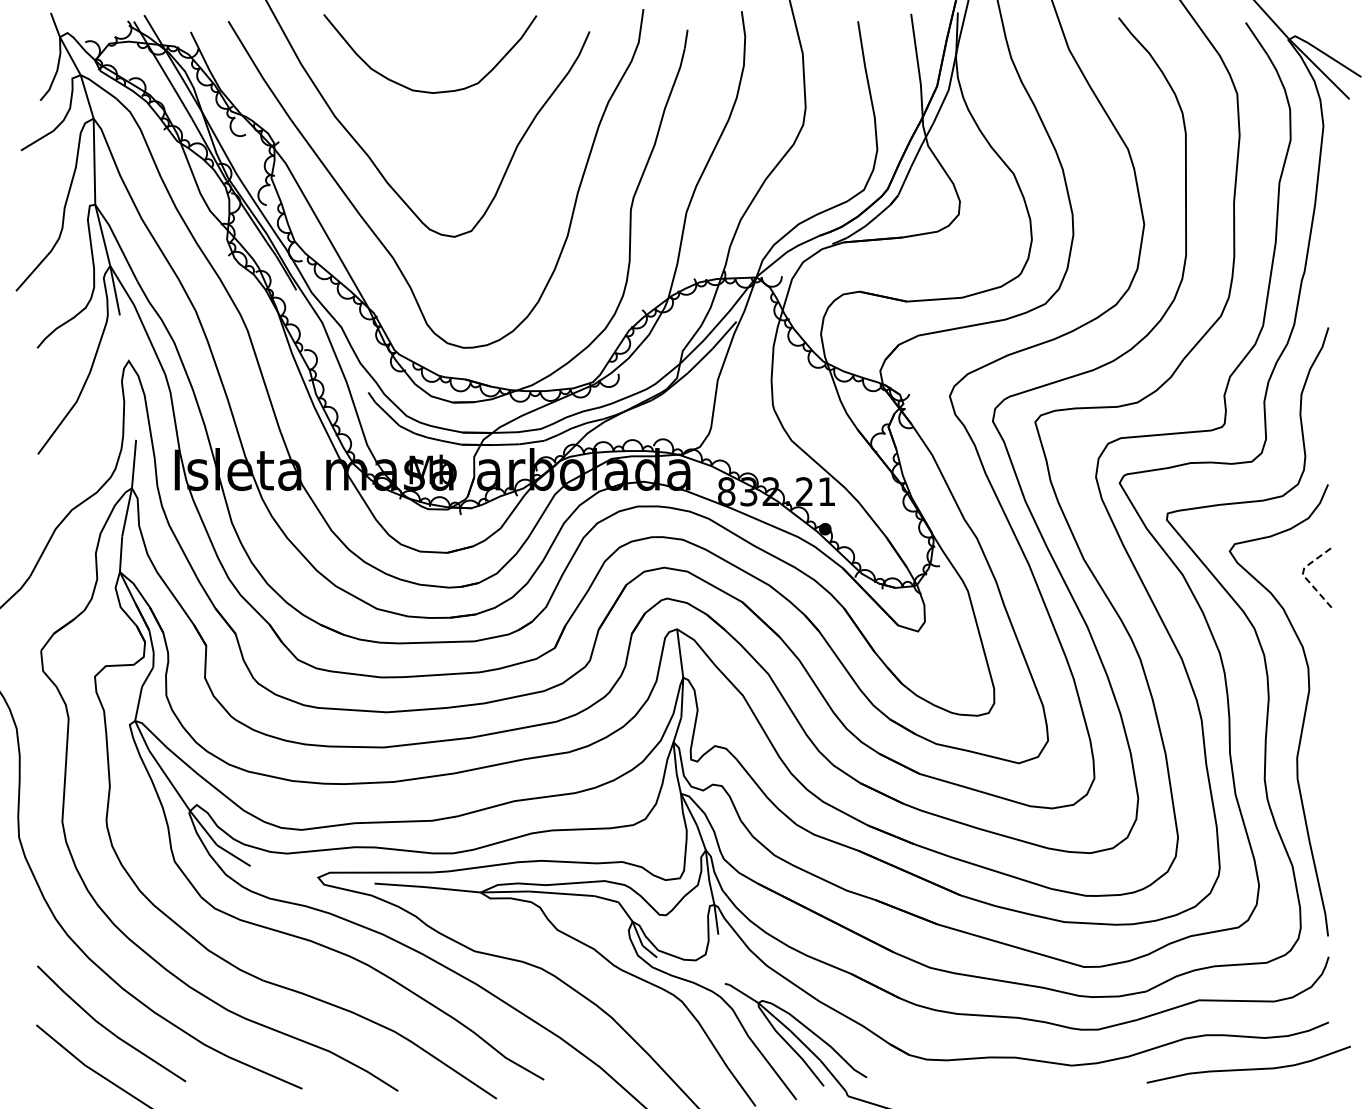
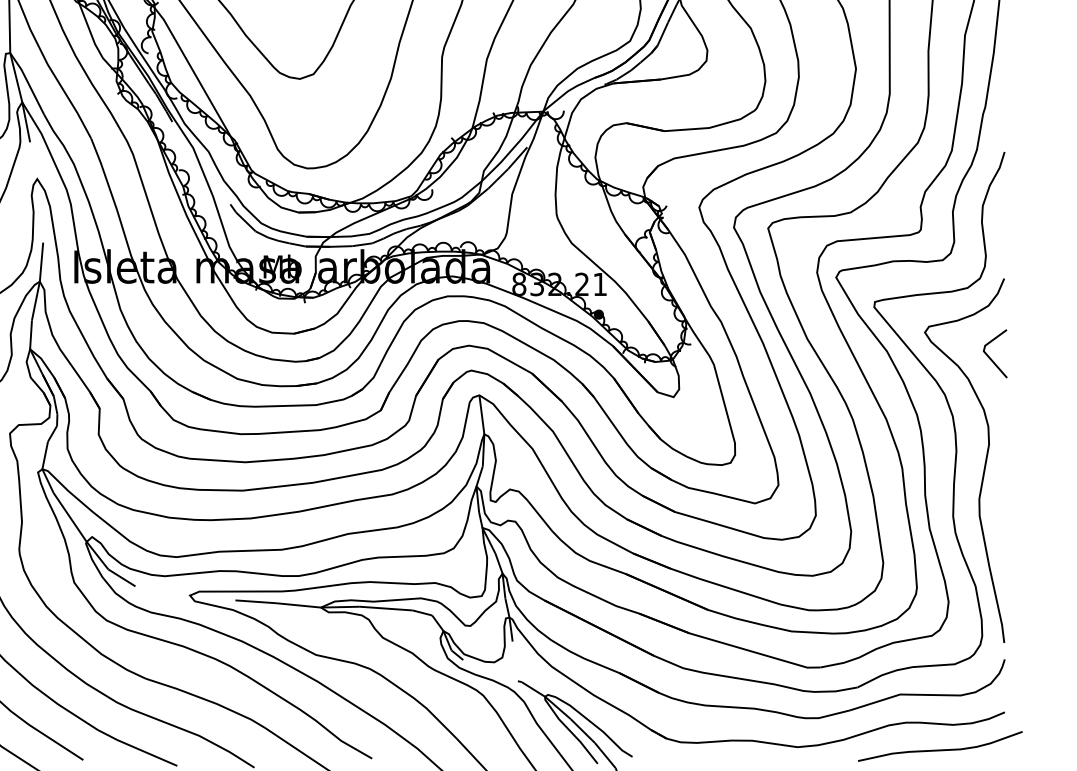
line: (1302, 574) -> (983, 351), dashed -> solid

